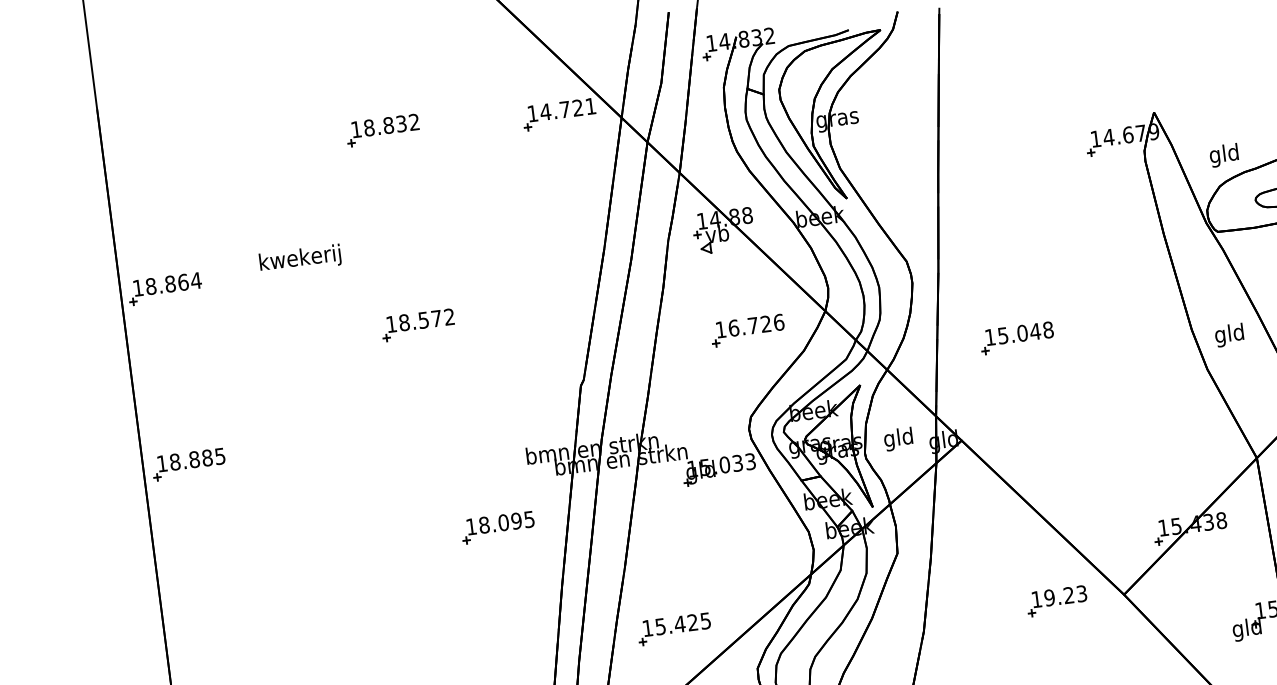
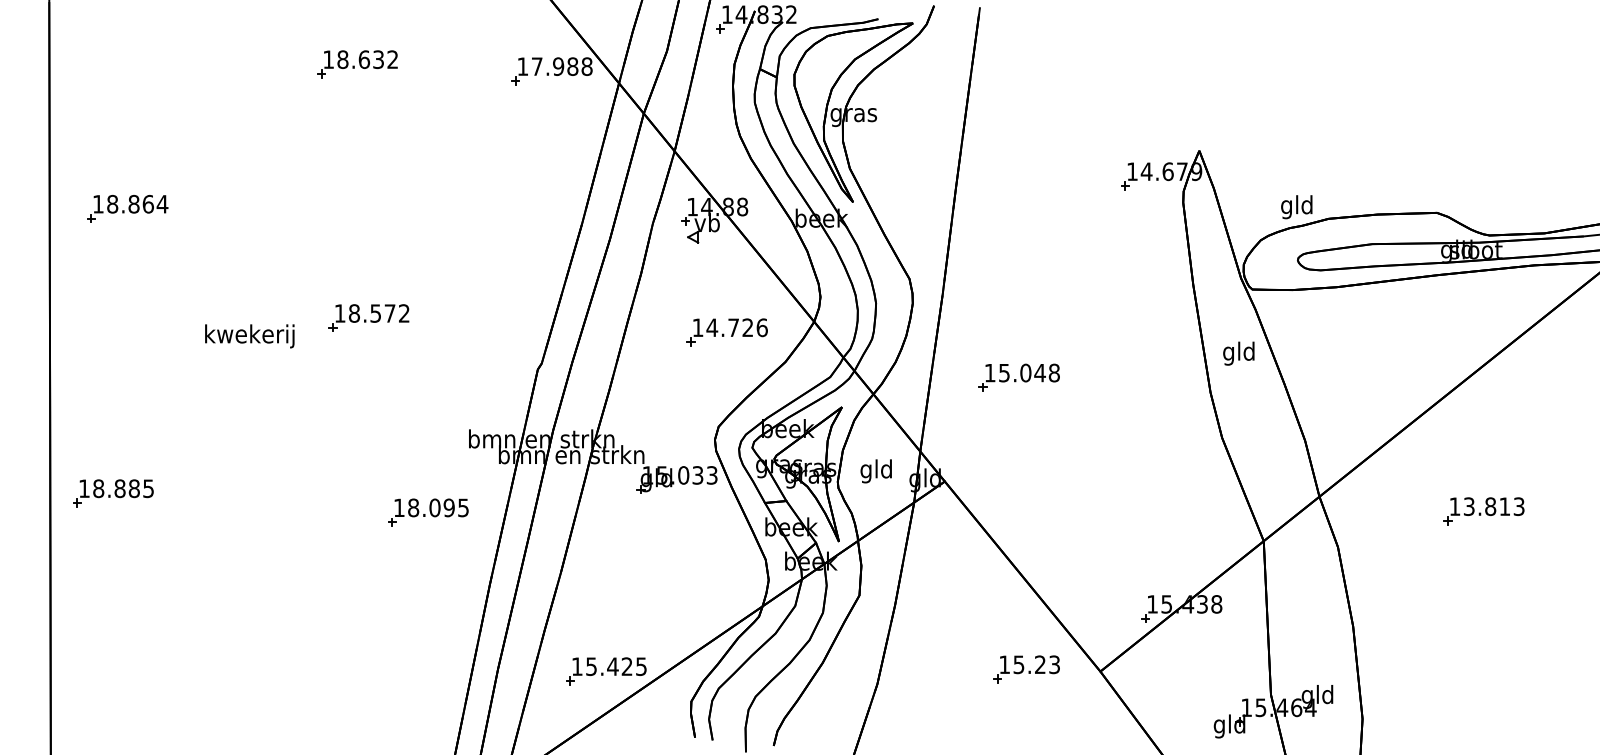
text: (567, 109) -> (561, 66), 14.721 -> 17.988
text: (388, 125) -> (364, 59), 18.832 -> 18.632
text: (1223, 155) -> (1296, 207), moved
text: (300, 259) -> (249, 336), moved
part: (165, 288) -> (127, 208), moved
part: (417, 324) -> (368, 317), moved
text: (734, 327) -> (712, 327), 16.726 -> 14.726
text: (1229, 335) -> (1238, 353), moved
part: (189, 464) -> (113, 493), moved
text: (1049, 597) -> (1018, 664), 19.23 -> 15.23
part: (674, 629) -> (606, 671), moved

